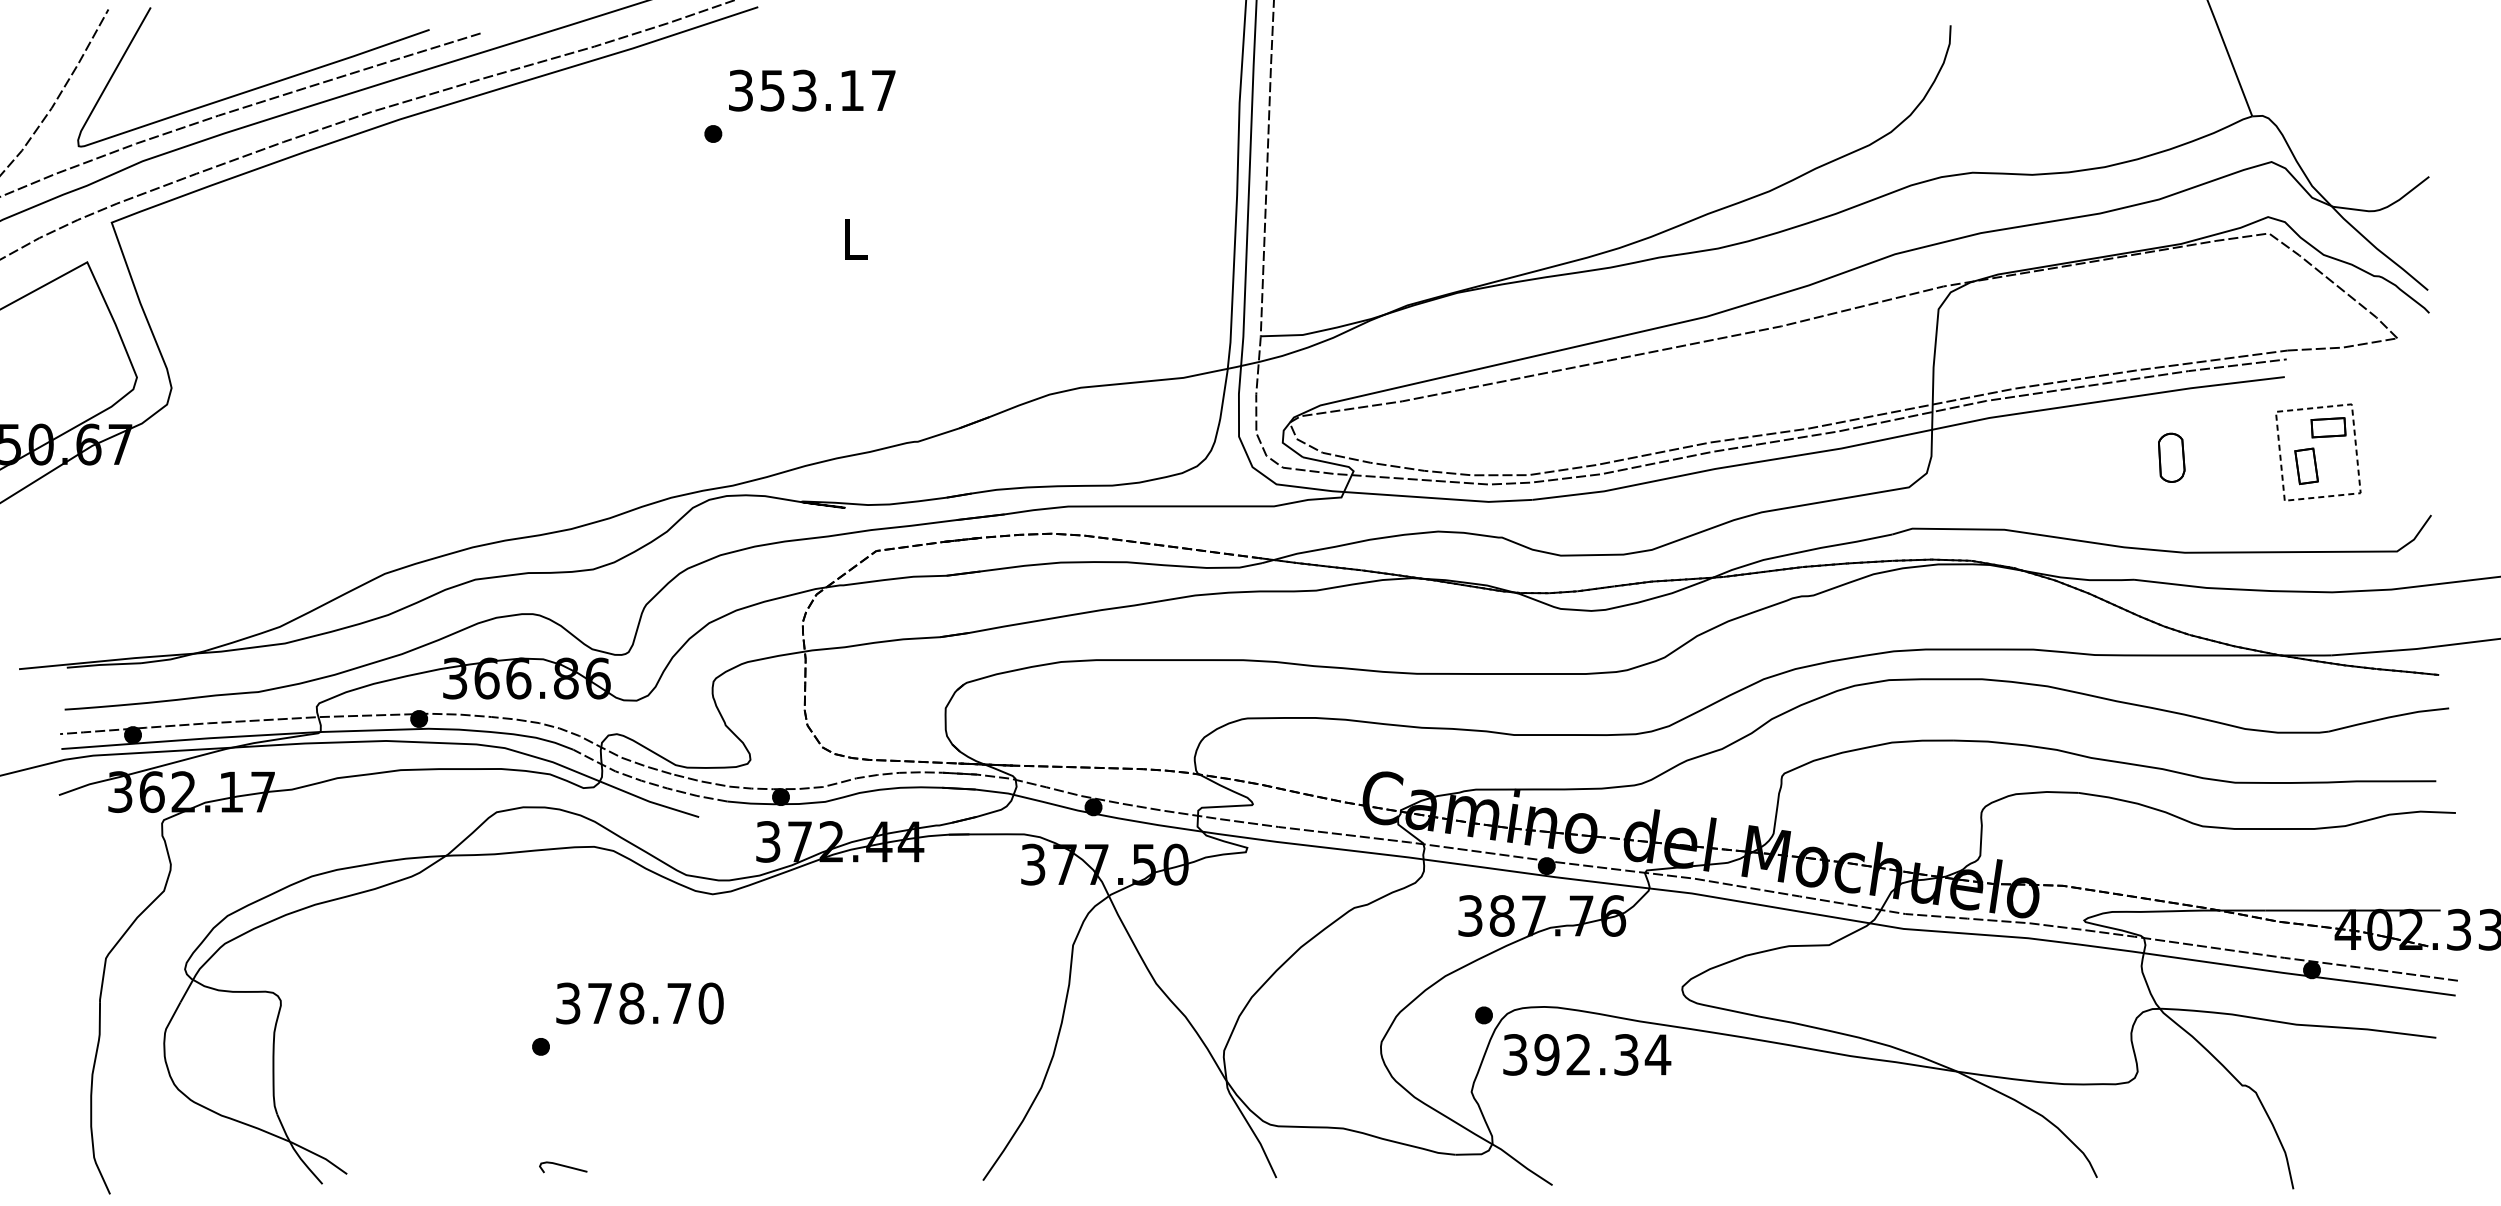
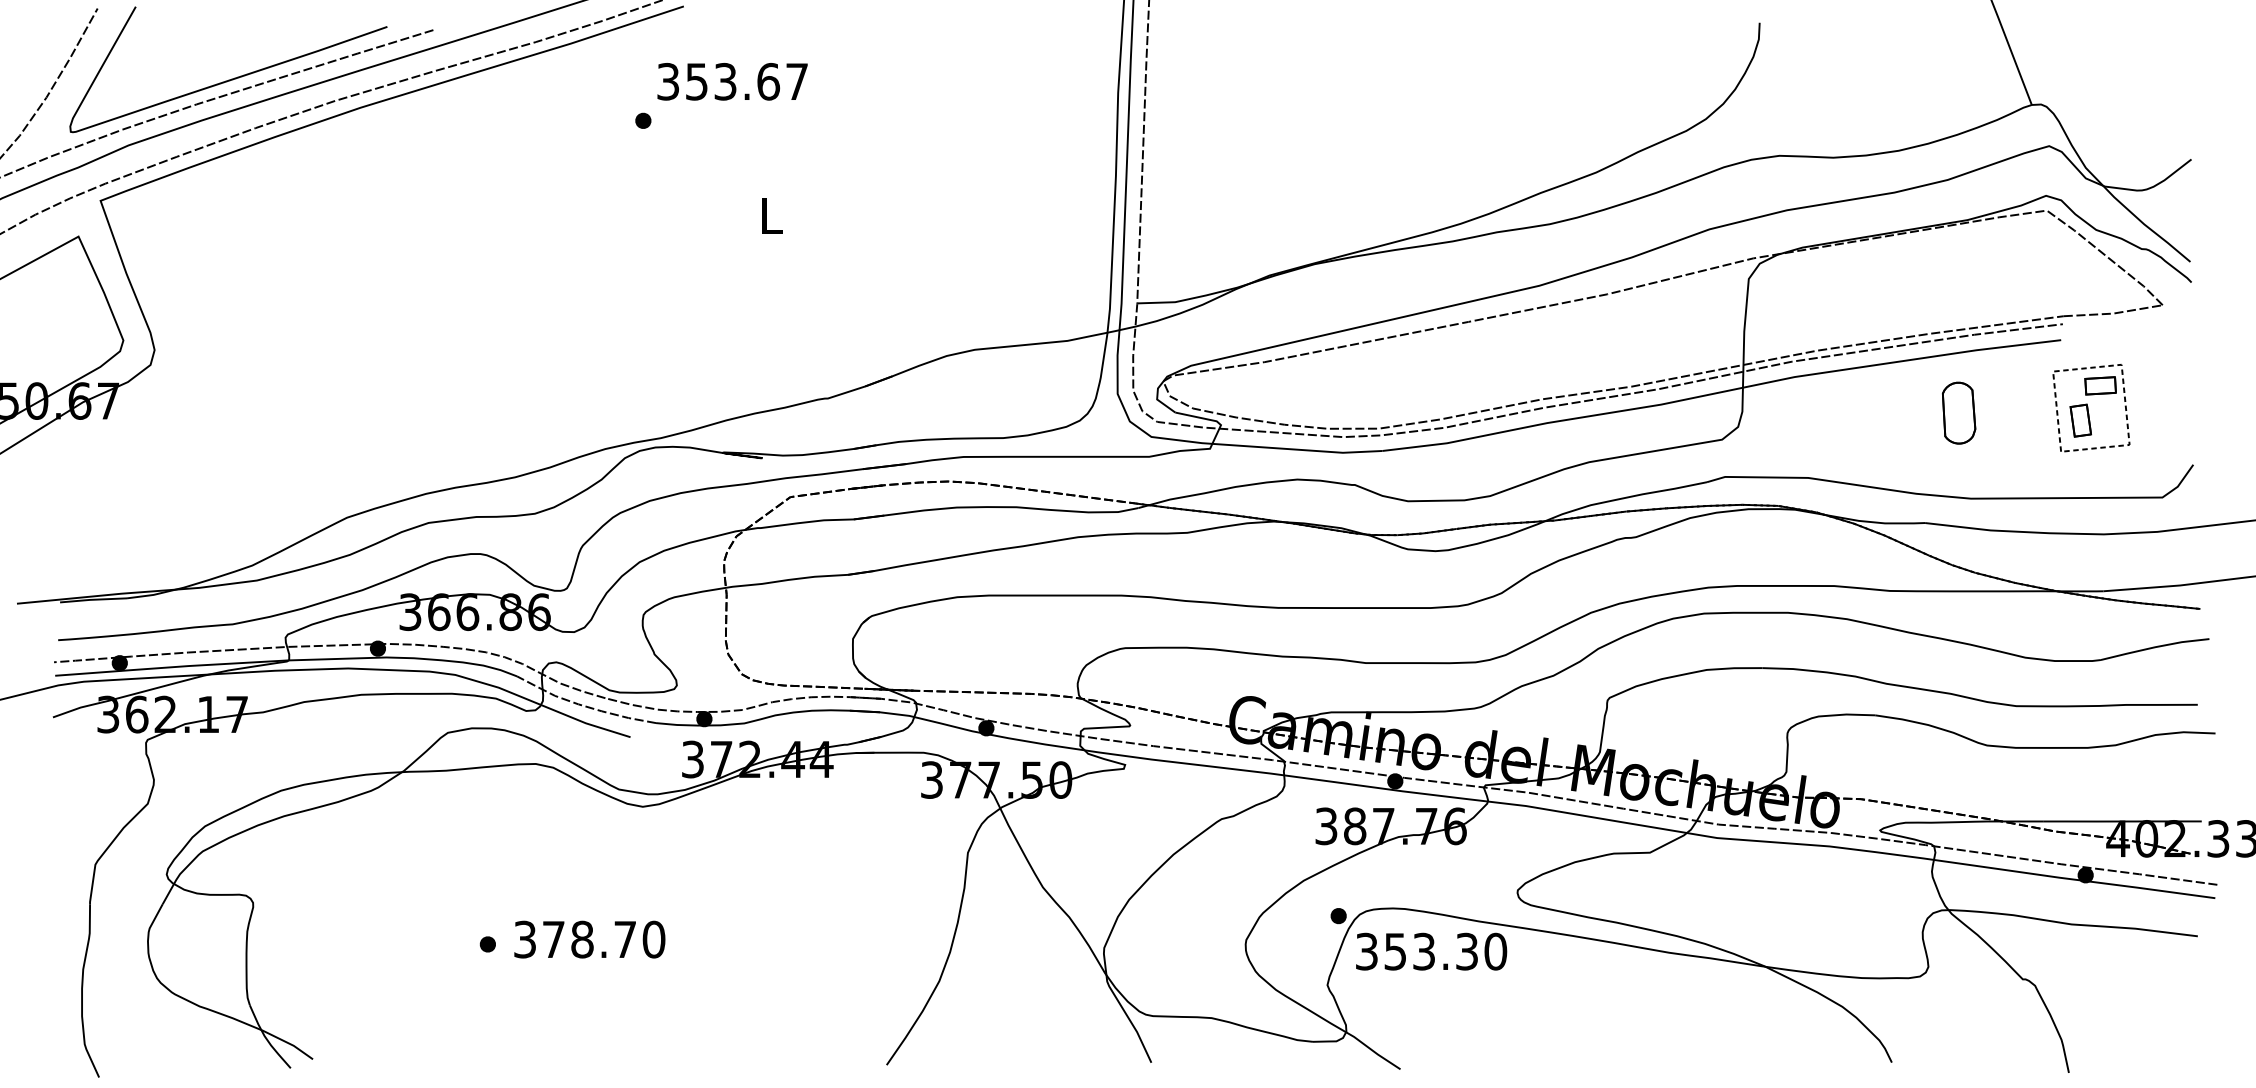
text: (851, 90) -> (768, 81), 353.17 -> 353.67
part: (2171, 457) -> (1958, 412), size x1.4
text: (639, 1003) -> (589, 939), moved
text: (1602, 1054) -> (1445, 951), 392.34 -> 353.30
curve: (563, 1166) -> (508, 1052), removed

